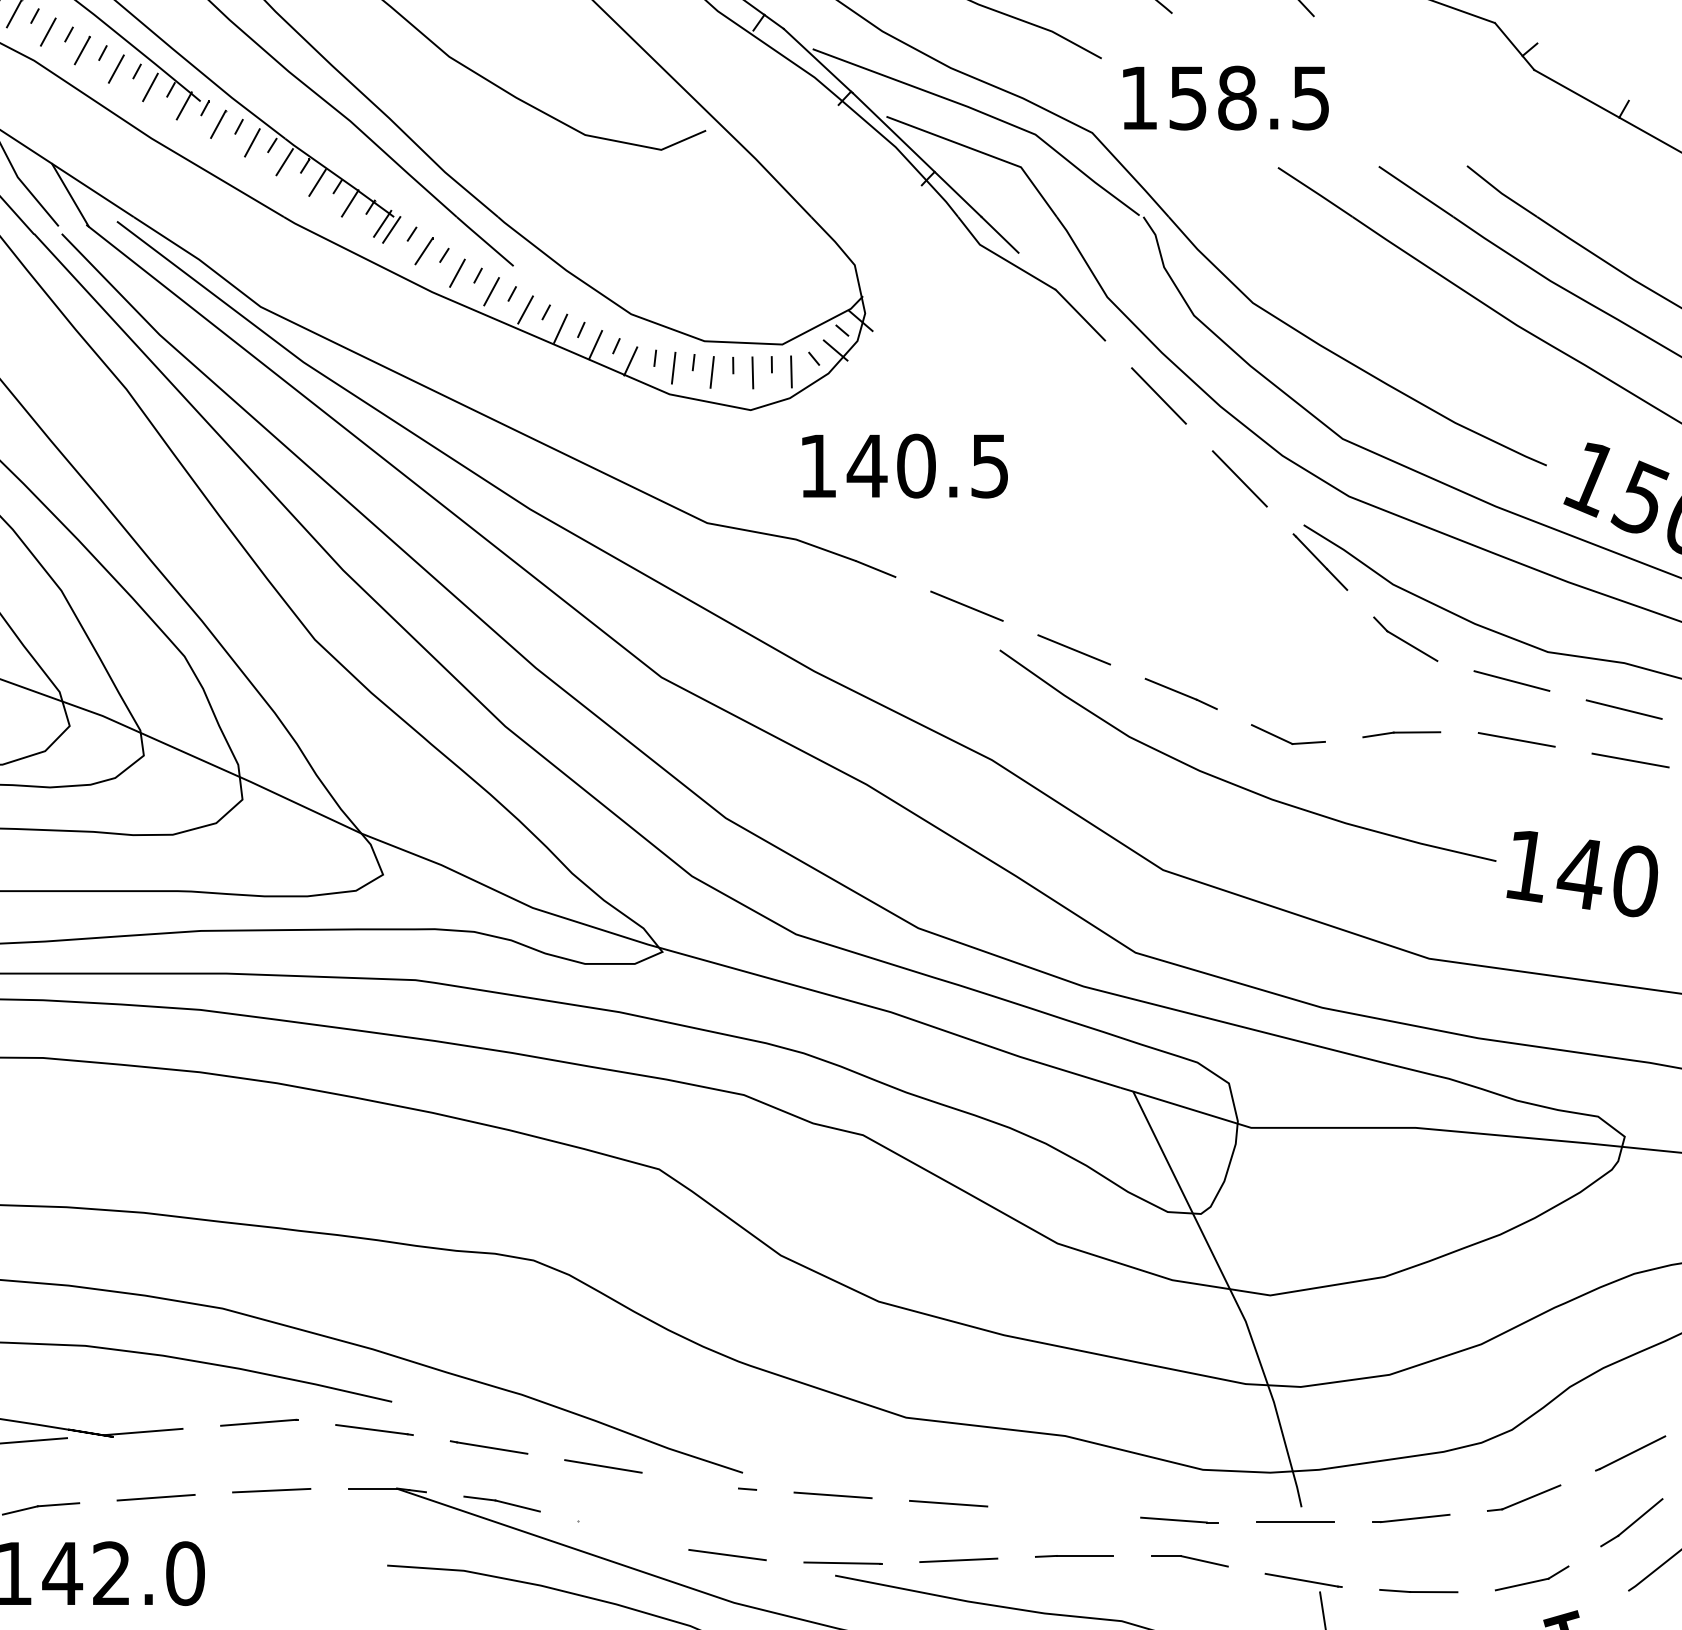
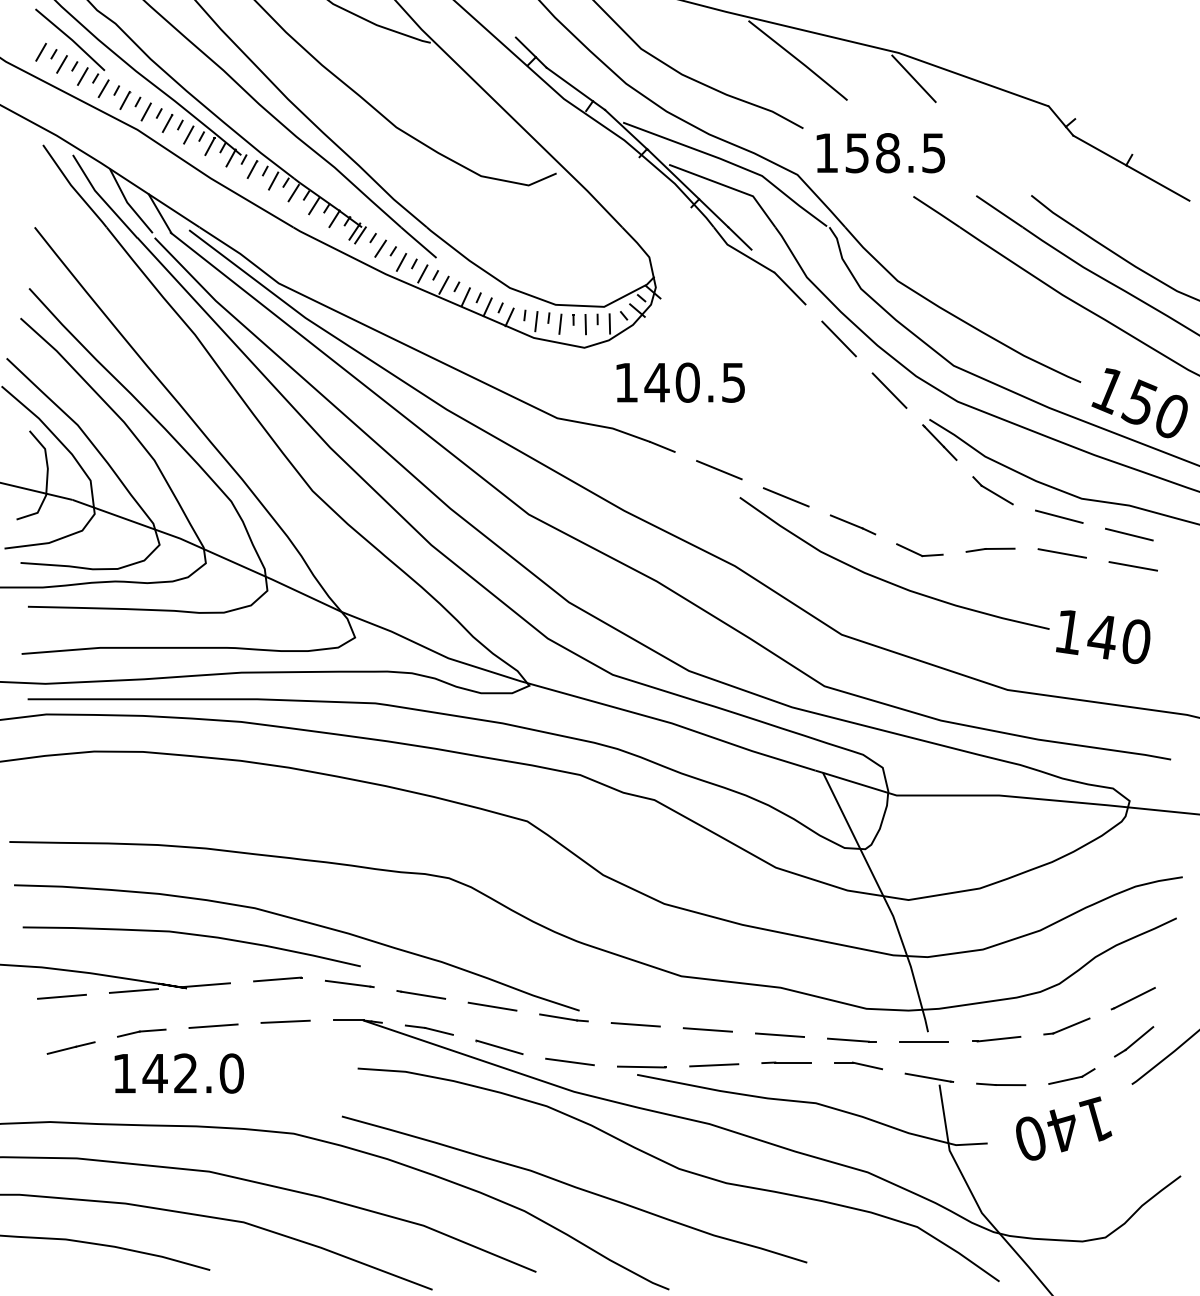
line: (709, 1483) -> (558, 1017), added
line: (1063, 1510) -> (779, 1034), added
line: (614, 1531) -> (499, 1047), added

